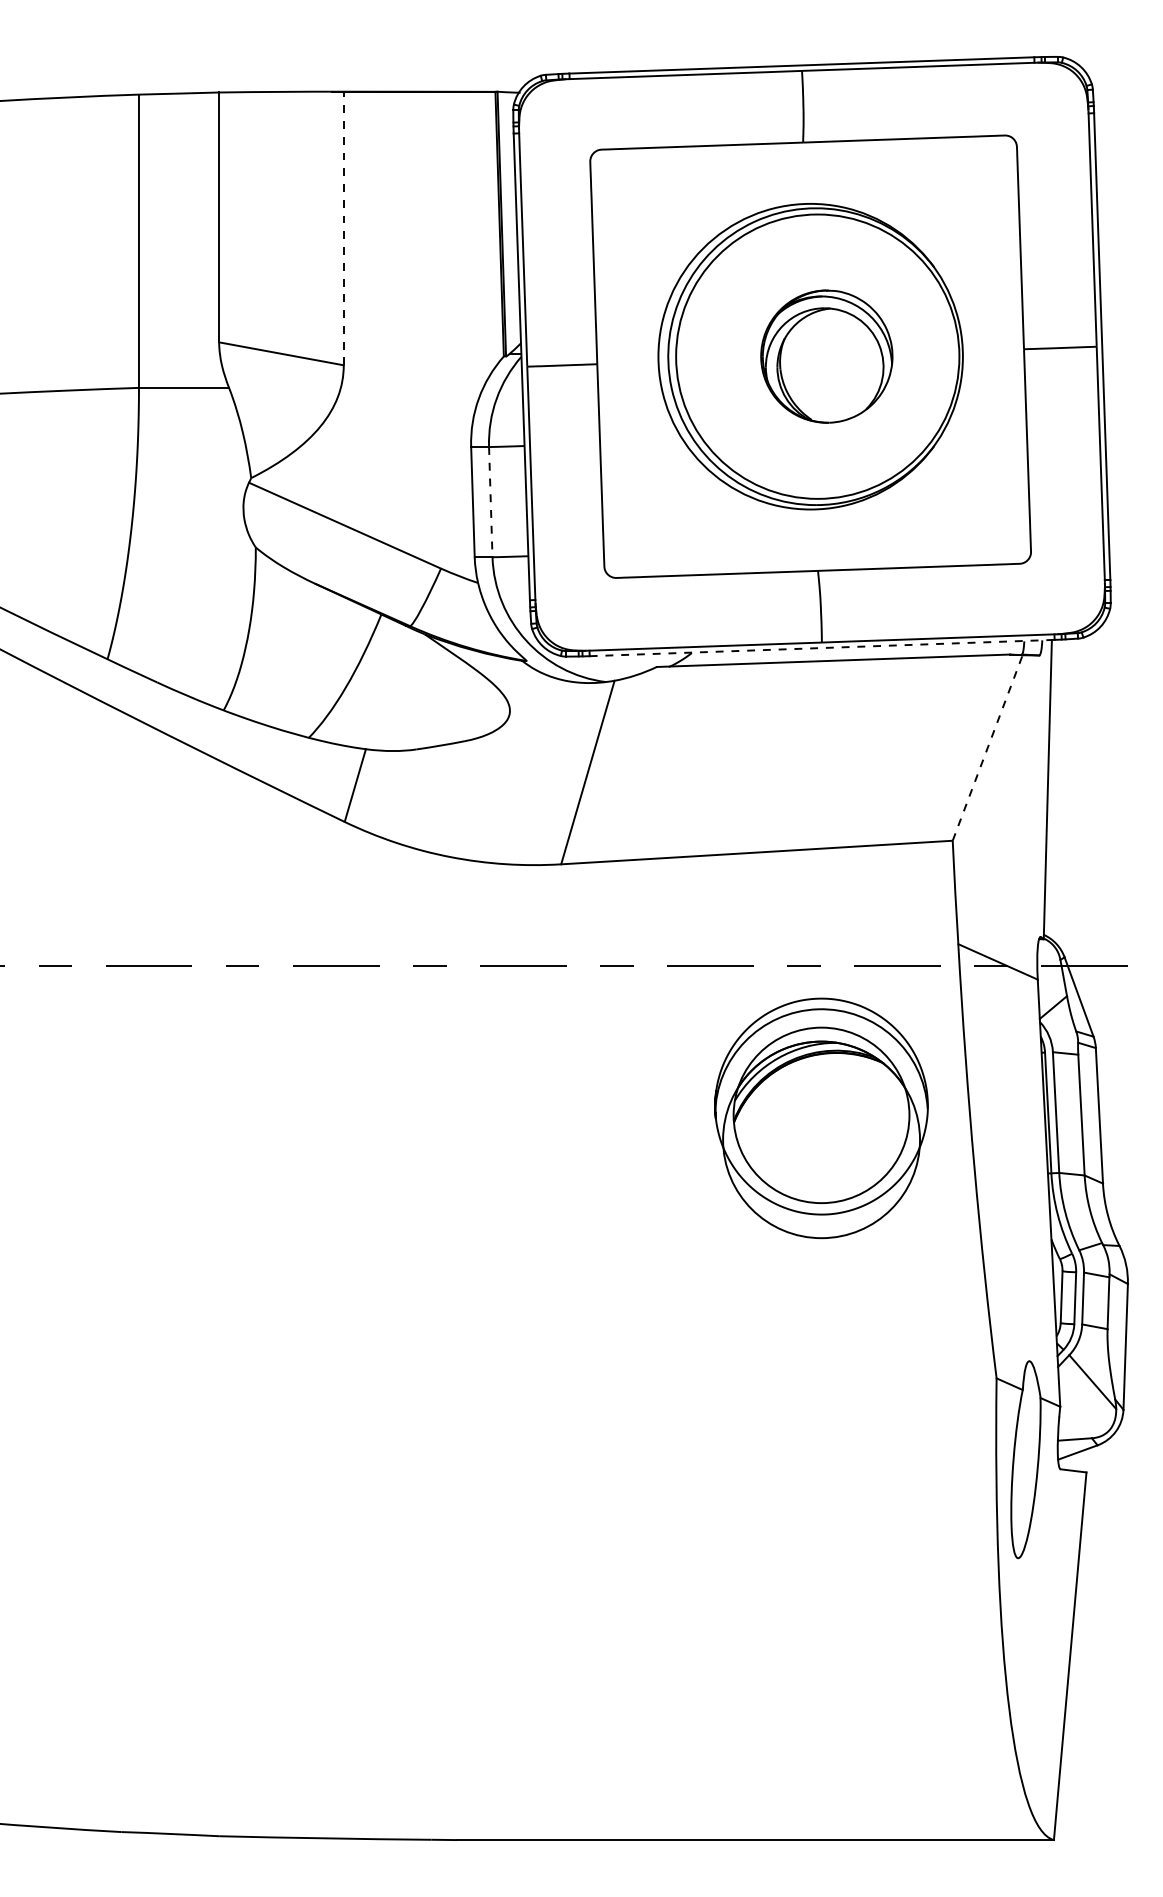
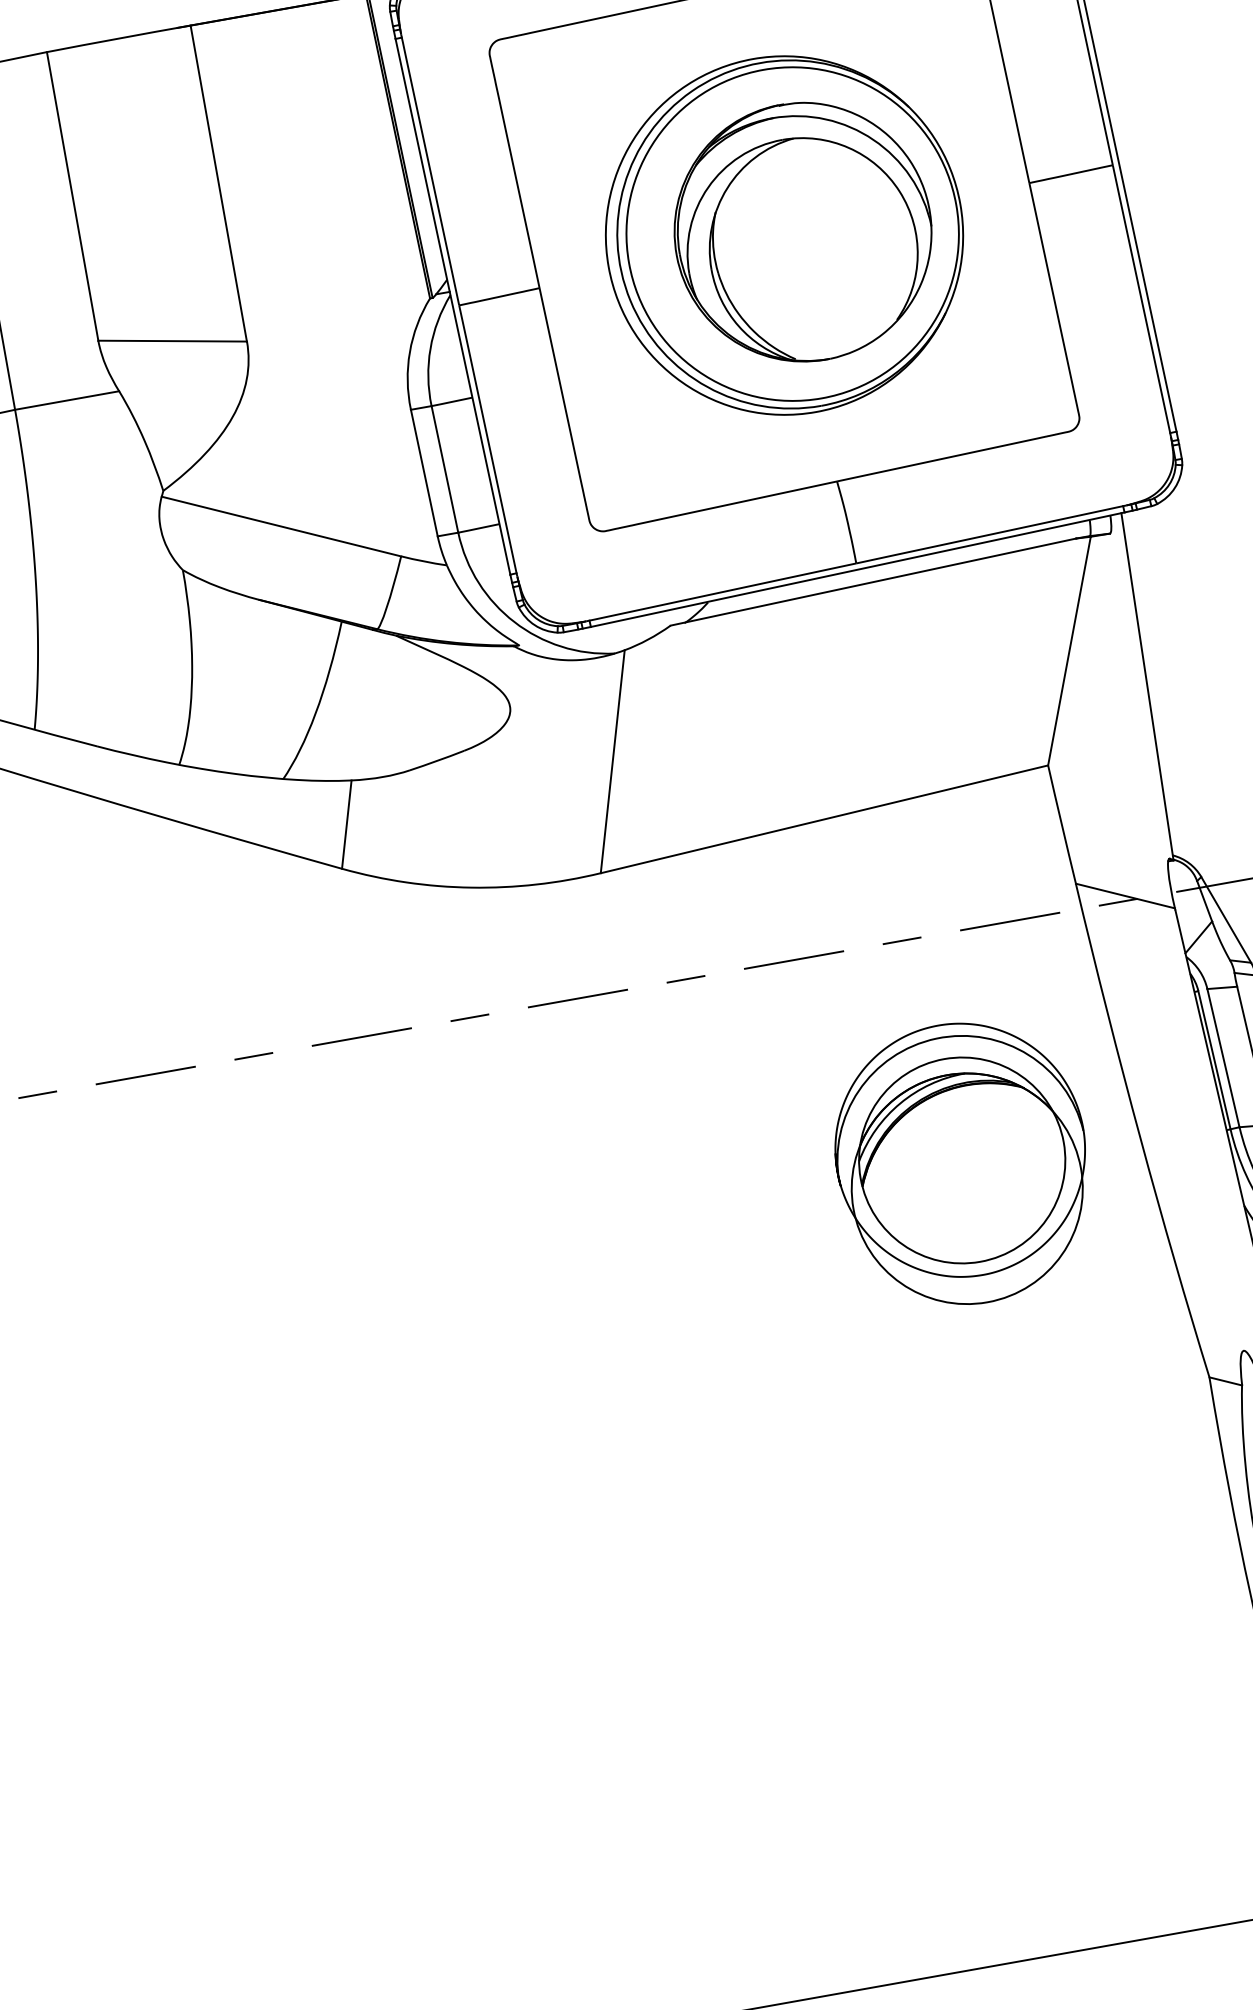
line: (343, 228) -> (218, 183), dashed -> solid
part: (826, 356) -> (802, 232), size x1.67
line: (490, 502) -> (444, 469), dashed -> solid
line: (822, 648) -> (858, 570), dashed -> solid
line: (987, 747) -> (1069, 650), dashed -> solid
part: (821, 1118) -> (962, 1164), moved

